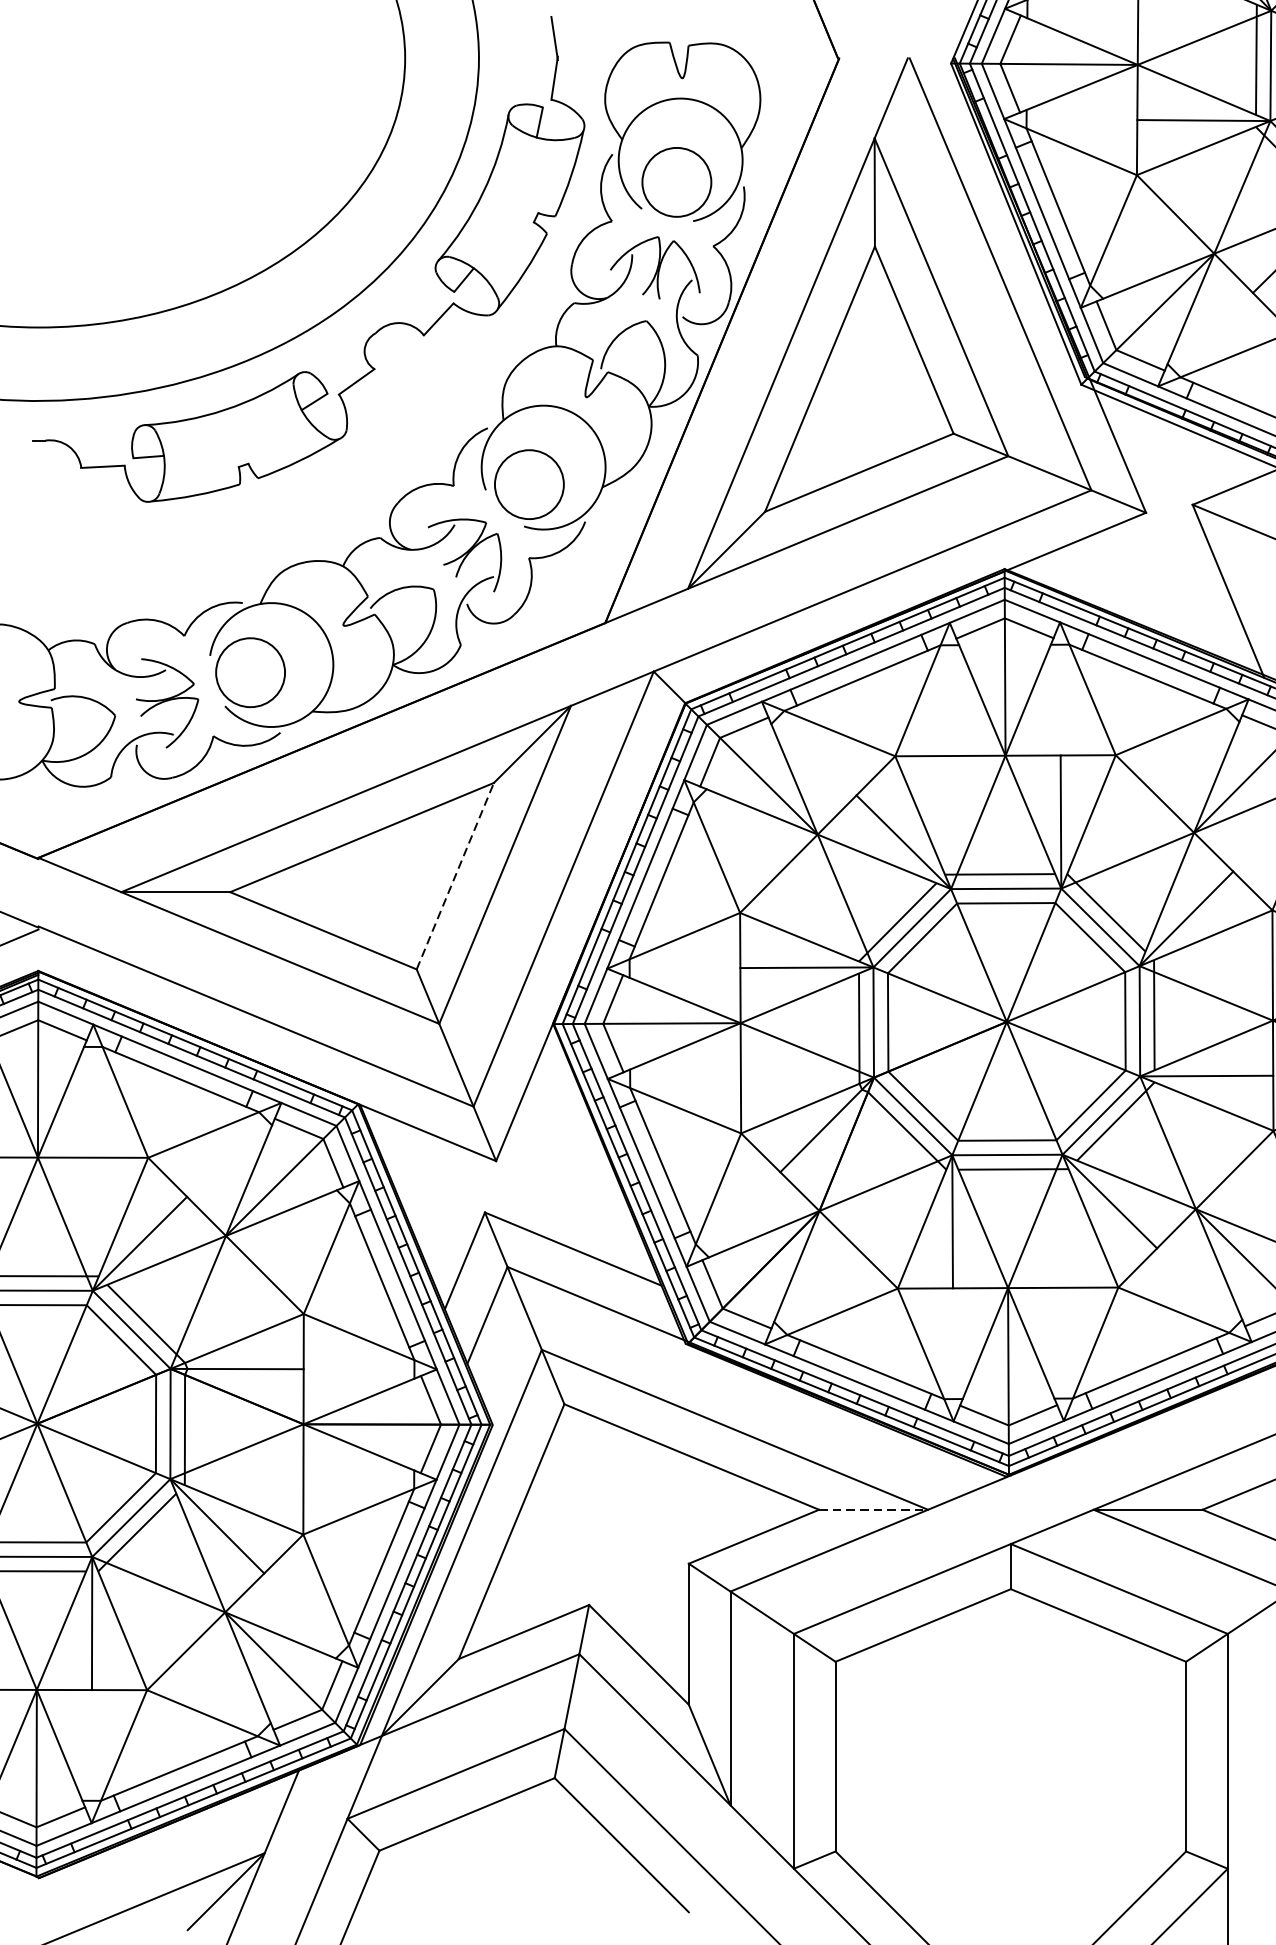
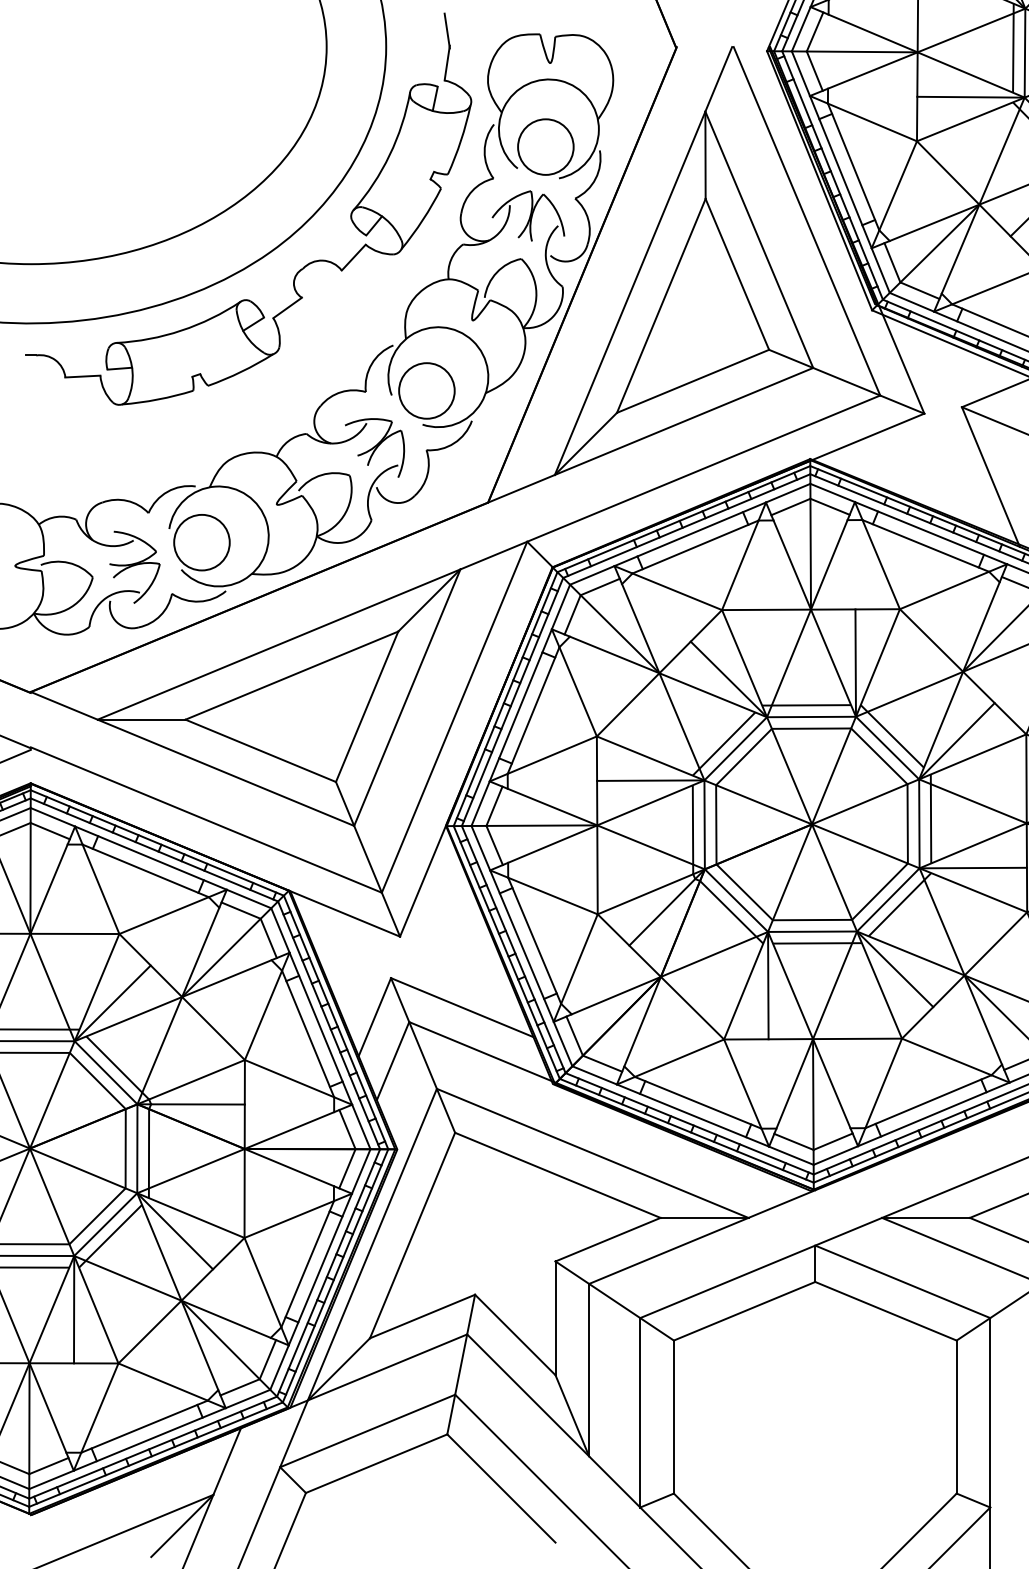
line: (455, 875) -> (367, 706), dashed -> solid
line: (873, 1509) -> (704, 1217), dashed -> solid

